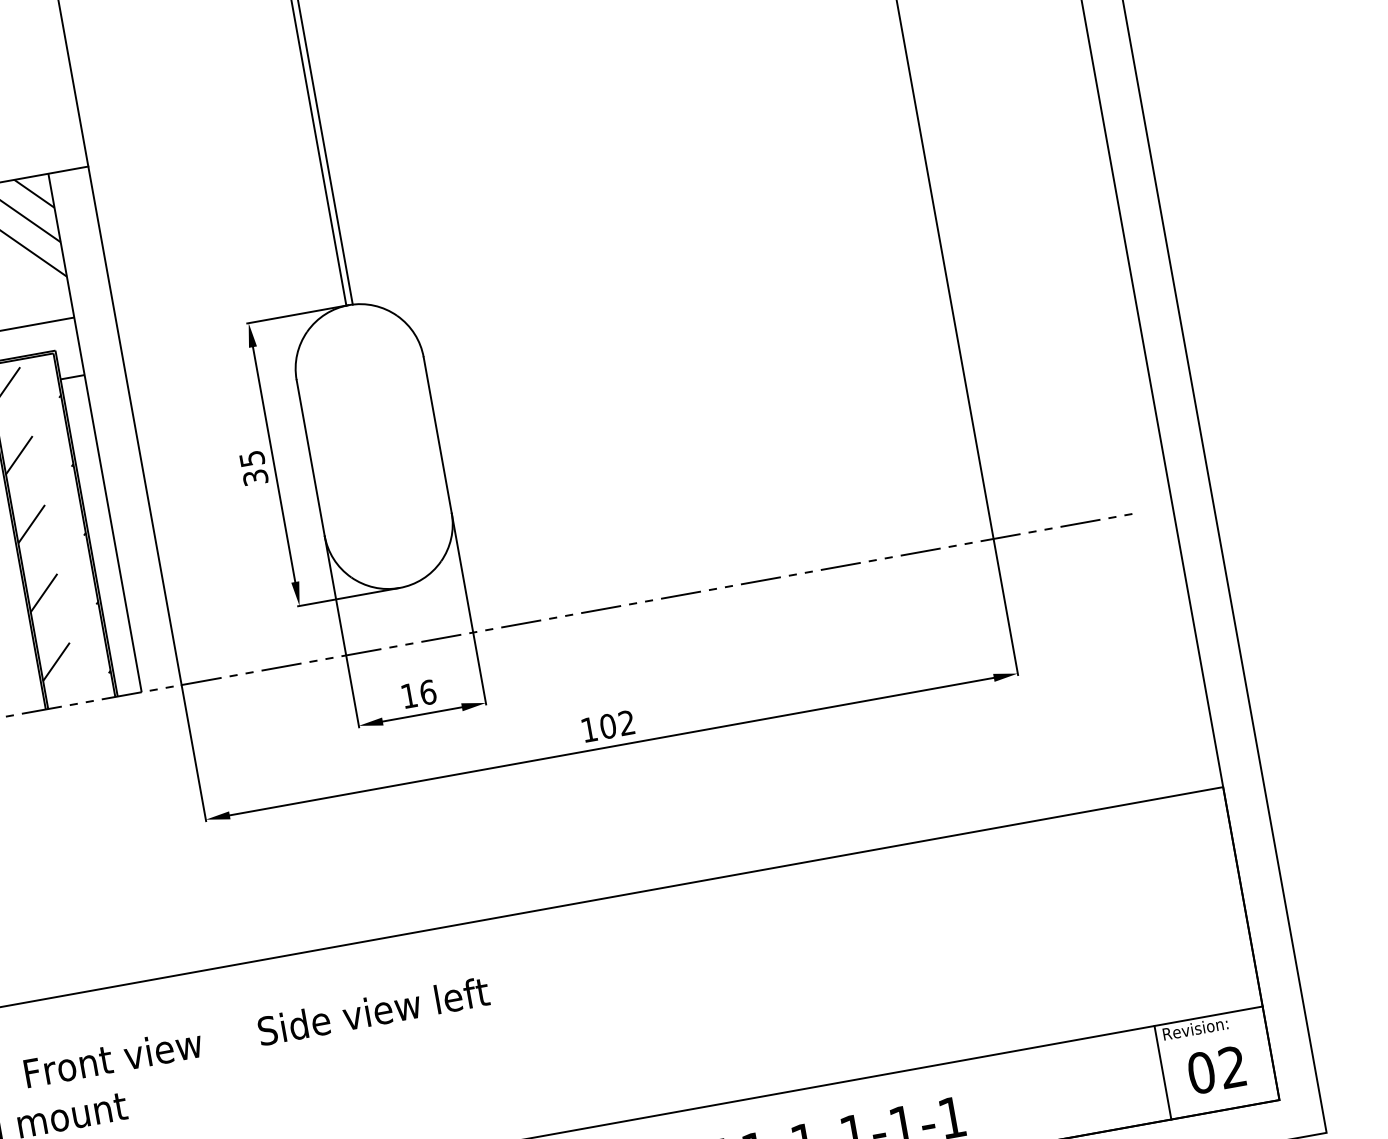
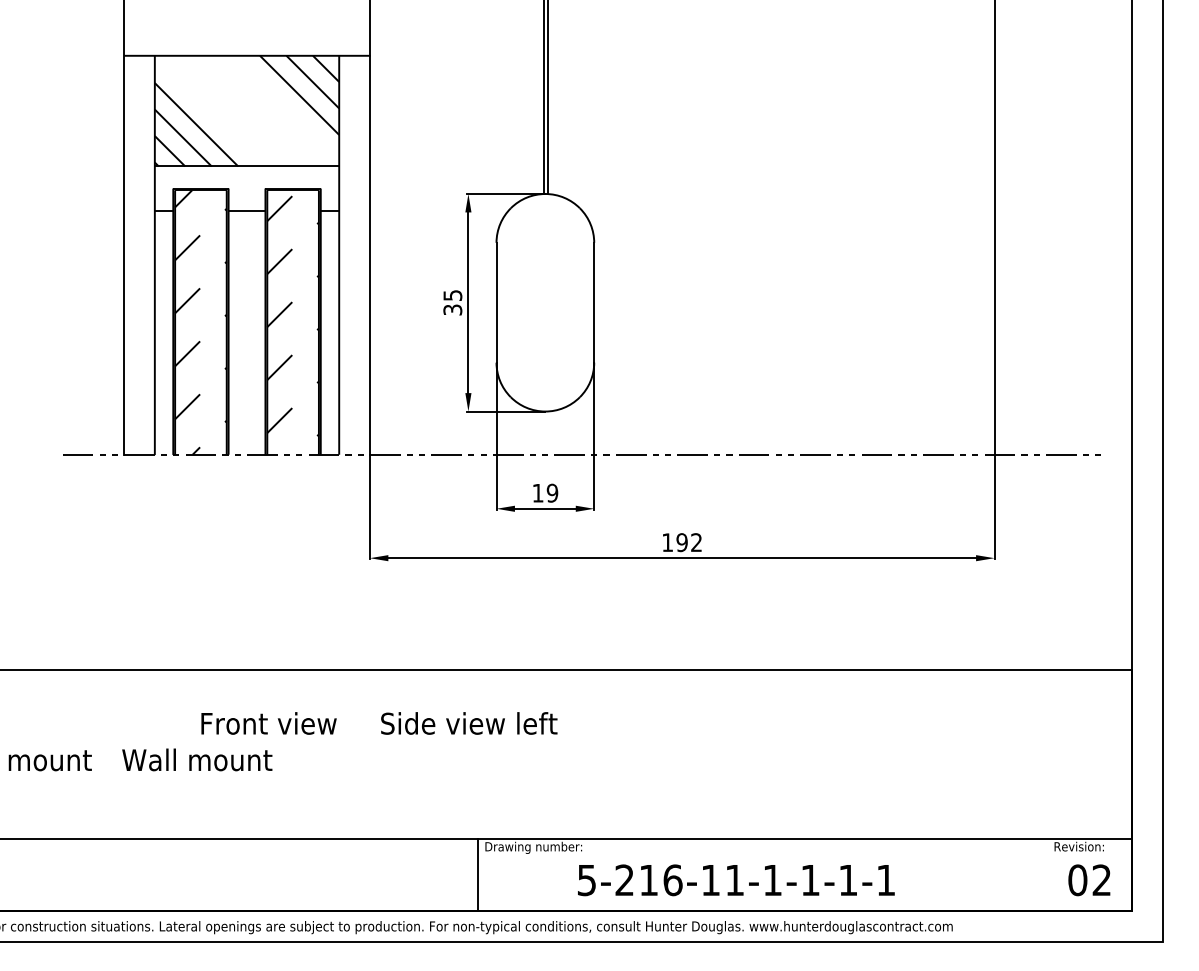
text: (427, 691) -> (552, 492), 16 -> 19
text: (607, 726) -> (681, 542), 102 -> 192
line: (1163, 1073) -> (1049, 875), removed

